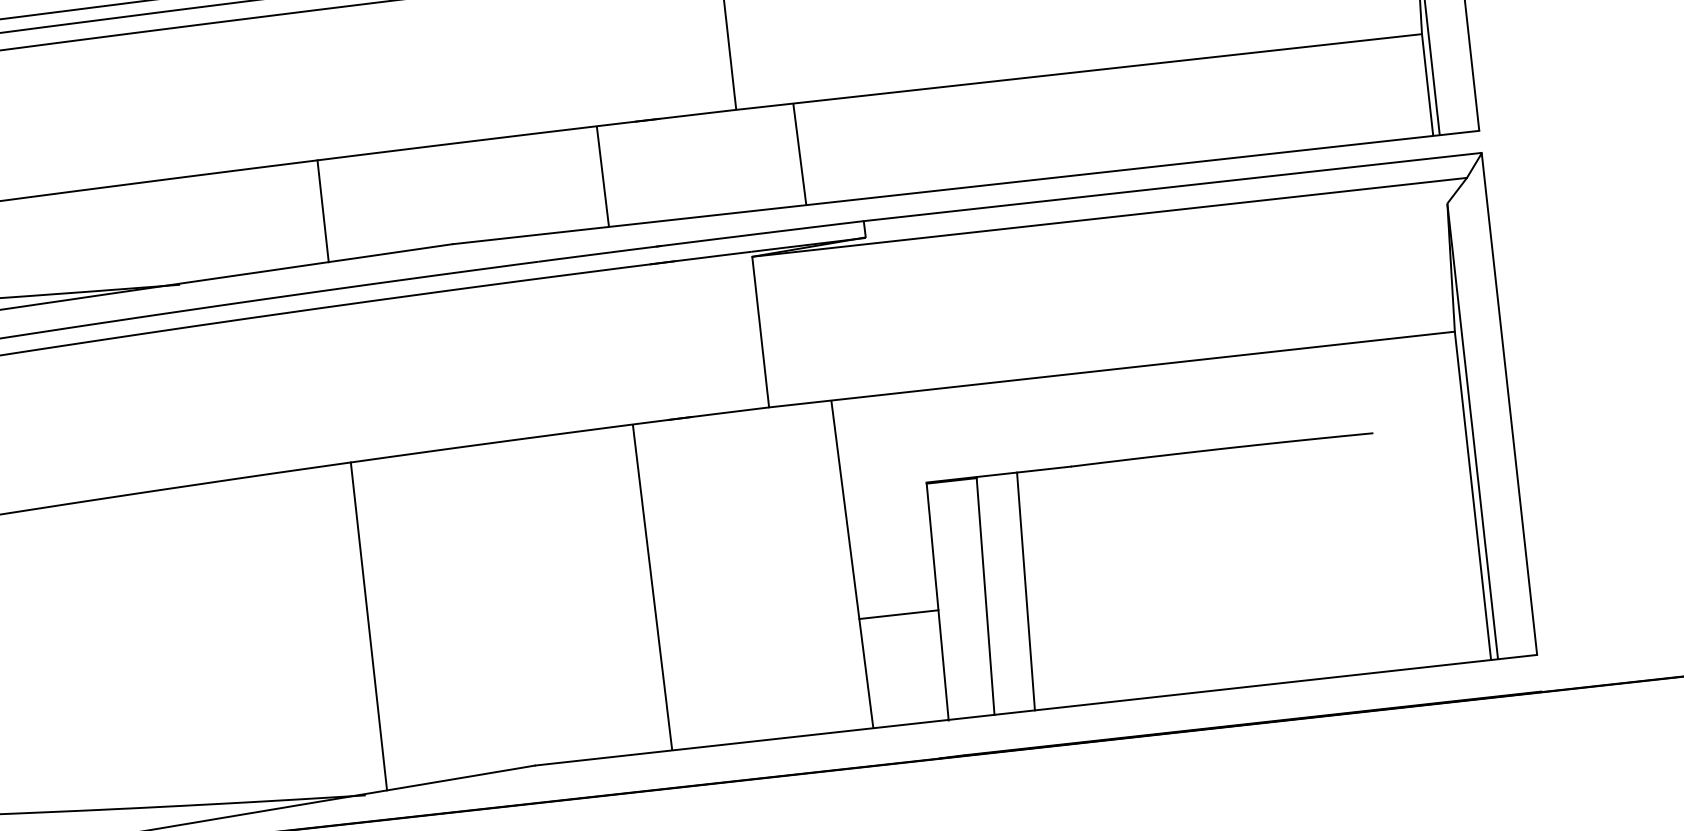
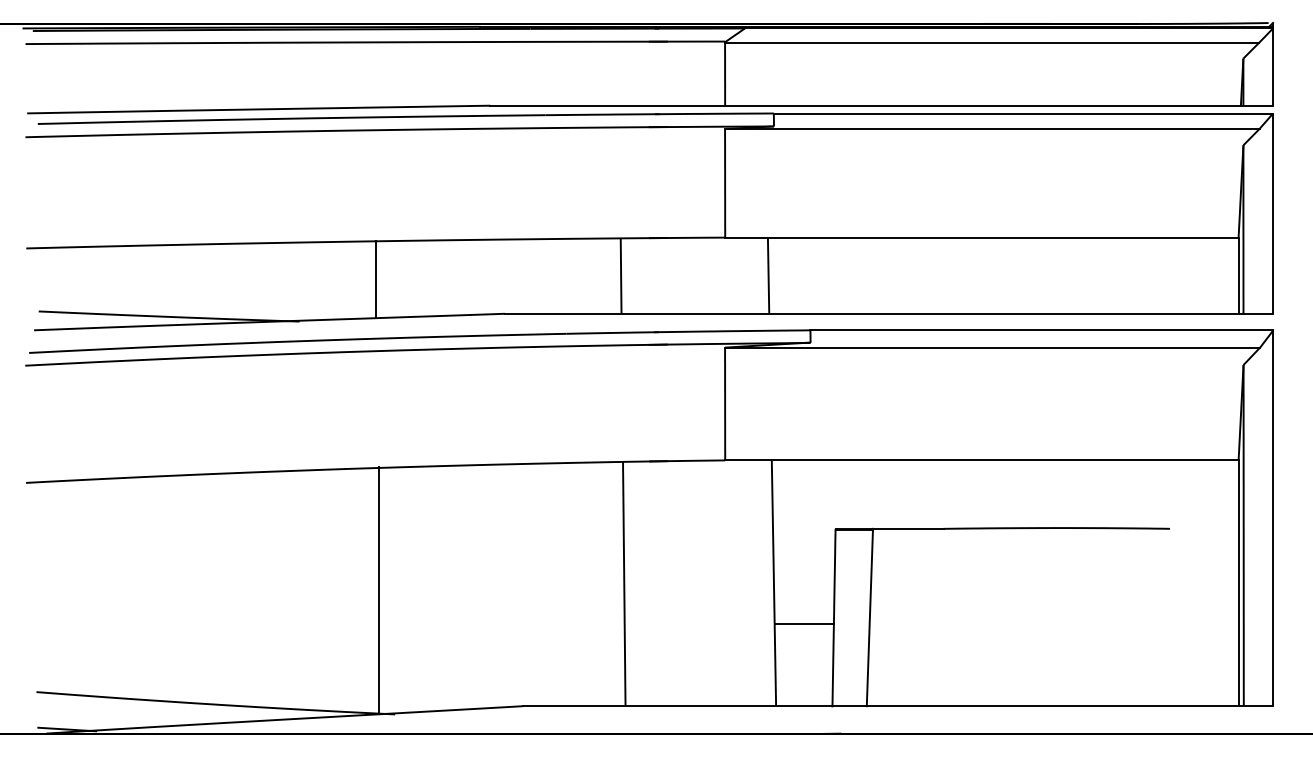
line: (323, 210) -> (376, 278), moved
line: (1026, 591) -> (900, 617), removed
line: (369, 626) -> (379, 589), moved

